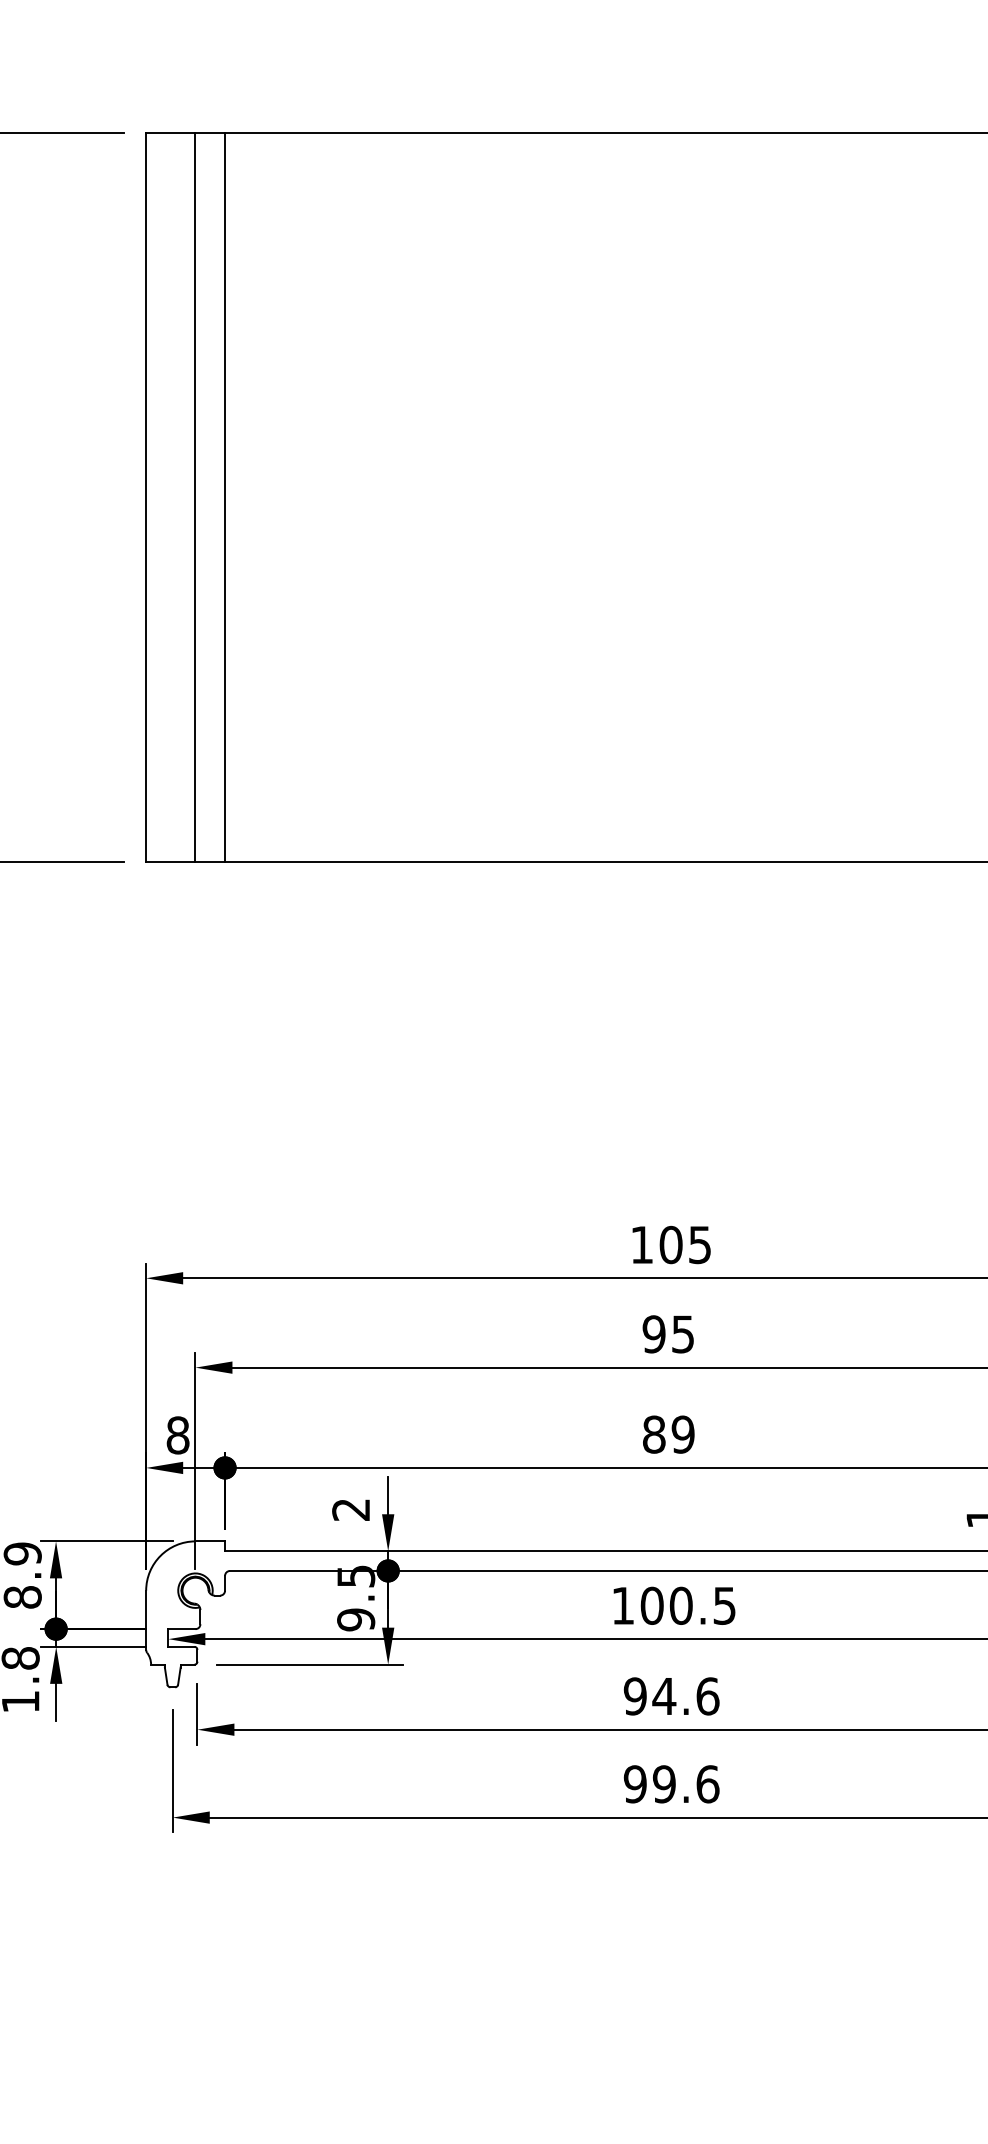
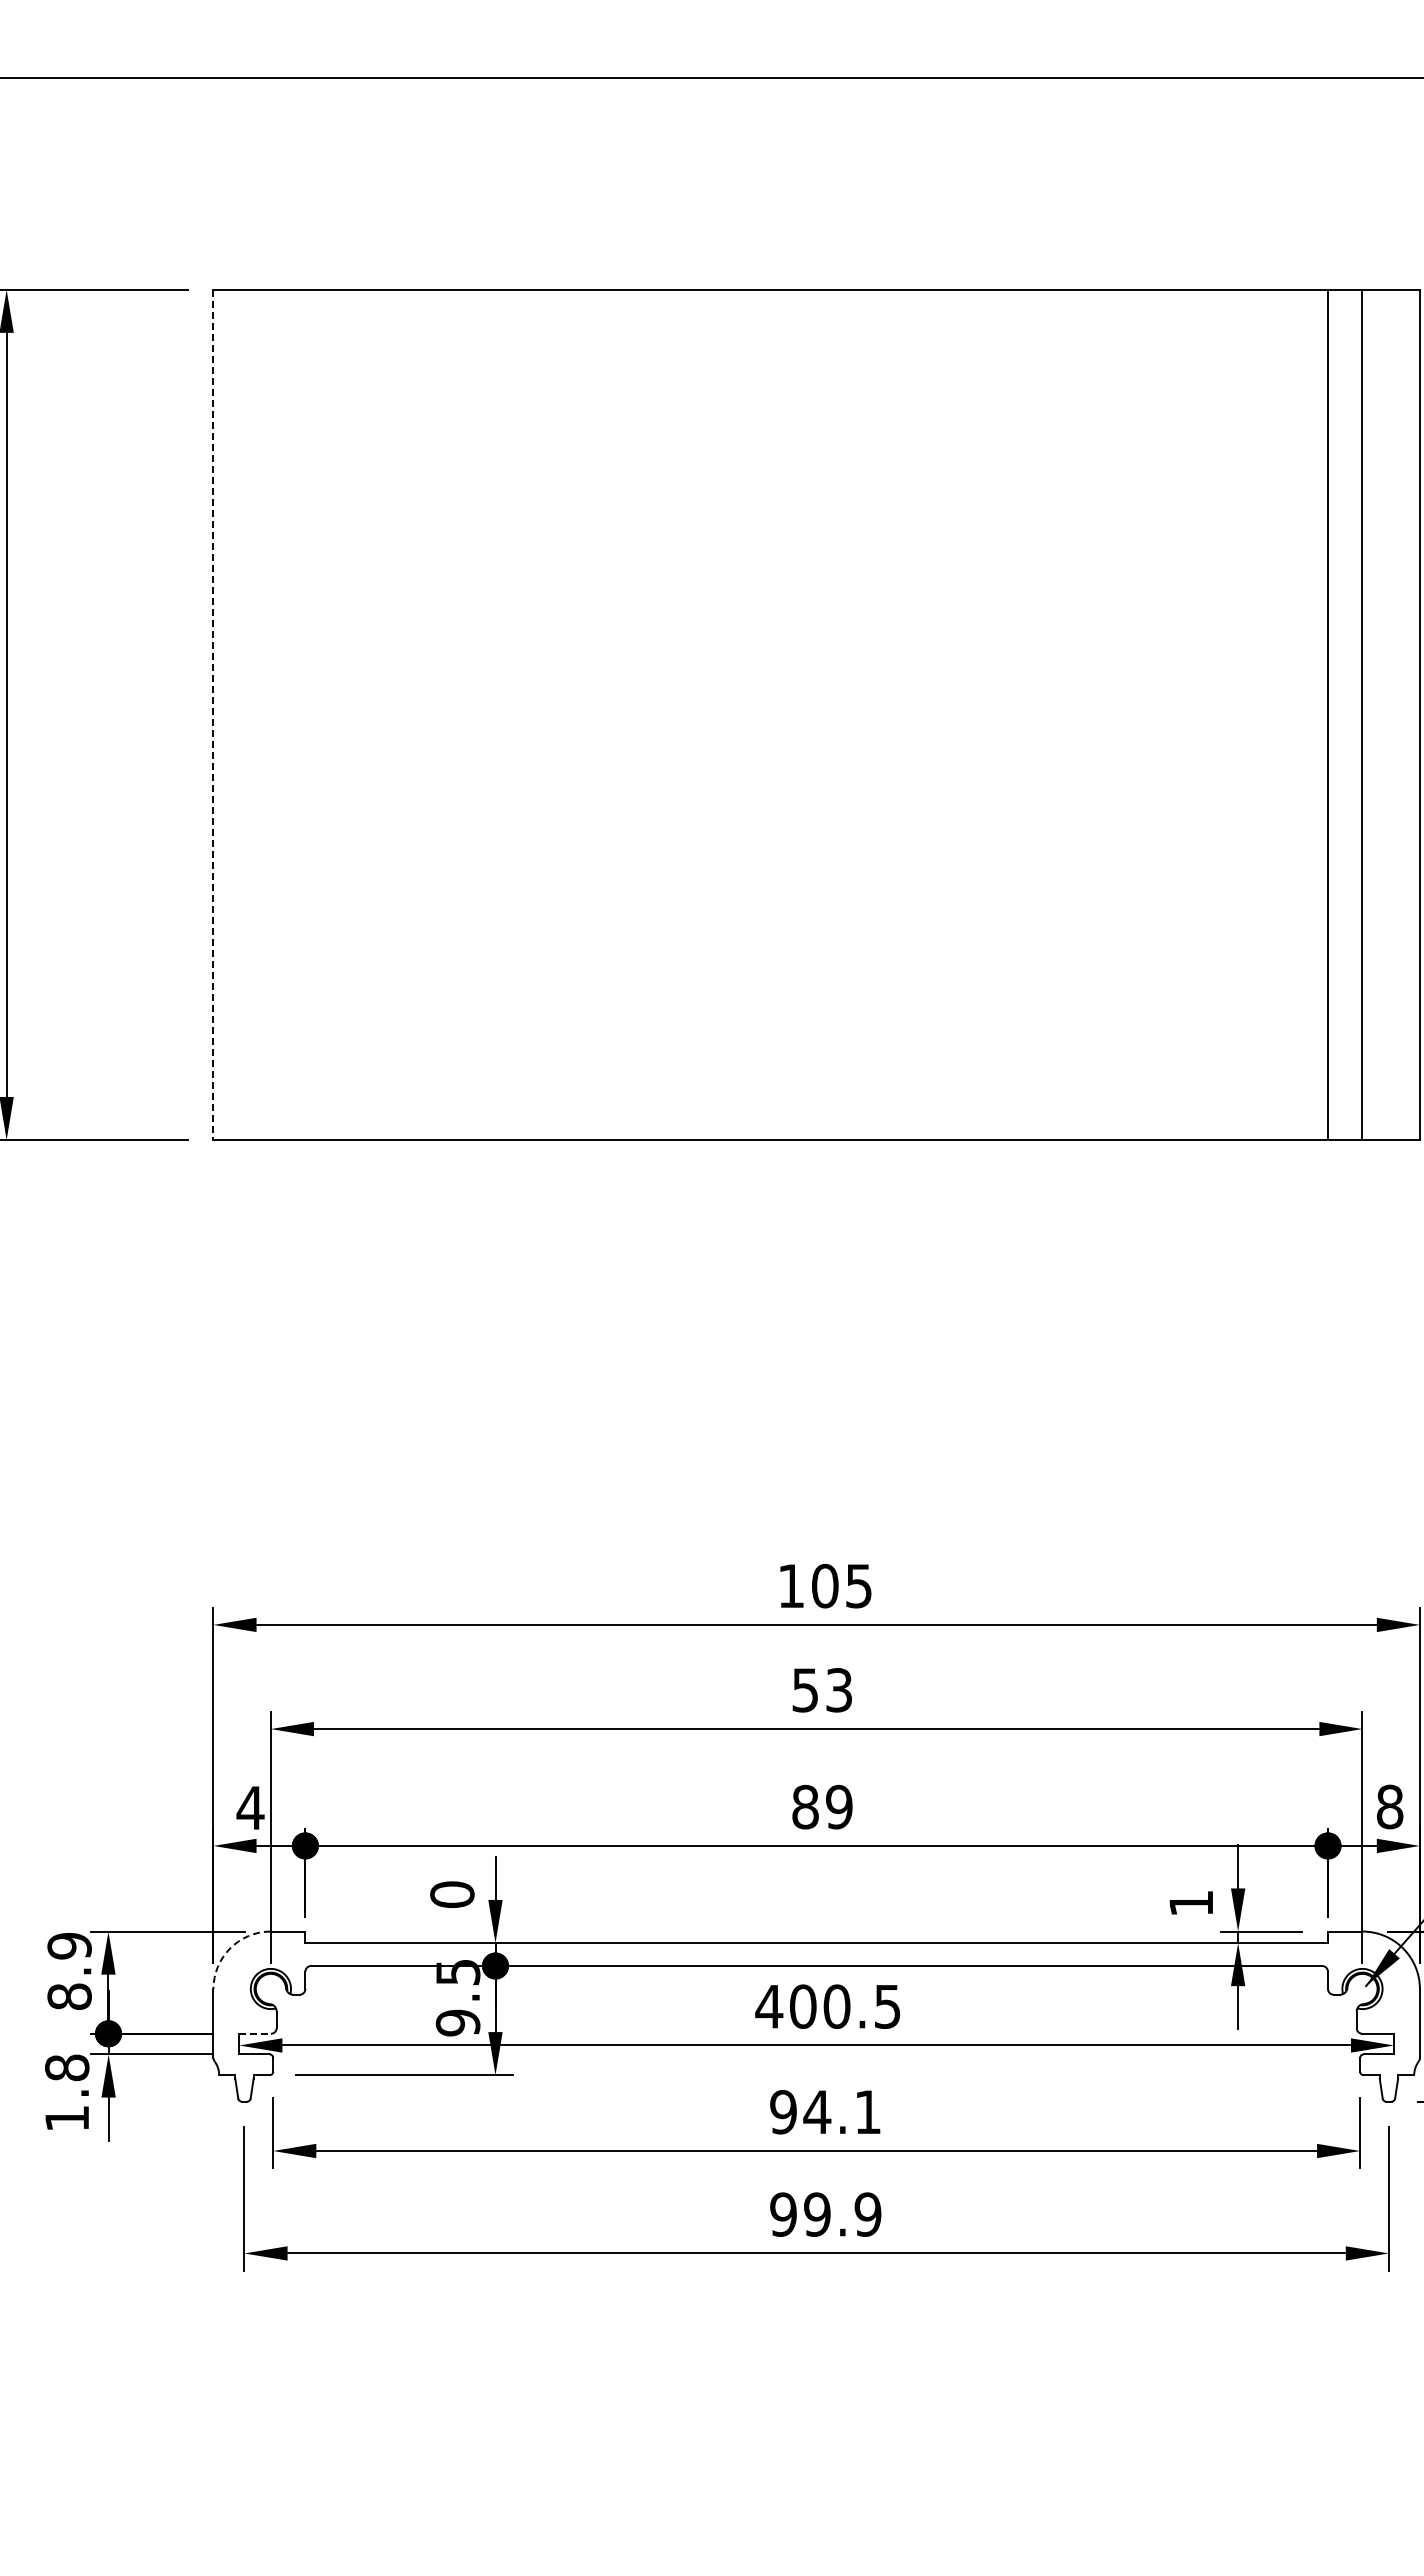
line: (146, 497) -> (213, 715), solid -> dashed
line: (195, 497) -> (270, 714), removed
line: (225, 497) -> (305, 714), removed
text: (667, 1334) -> (821, 1690), 95 -> 53
text: (177, 1434) -> (250, 1807), 8 -> 4
text: (351, 1509) -> (452, 1894), 2 -> 0
arc: (160, 1555) -> (230, 1948), solid -> dashed
text: (623, 1605) -> (769, 2006), 100.5 -> 400.5
line: (182, 1628) -> (255, 2033), solid -> dashed
text: (708, 1696) -> (868, 2112), 94.6 -> 94.1
text: (707, 1784) -> (867, 2214), 99.6 -> 99.9

